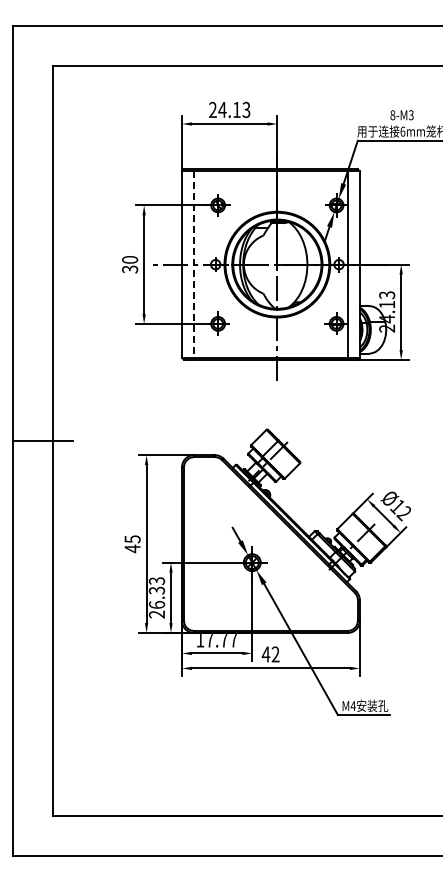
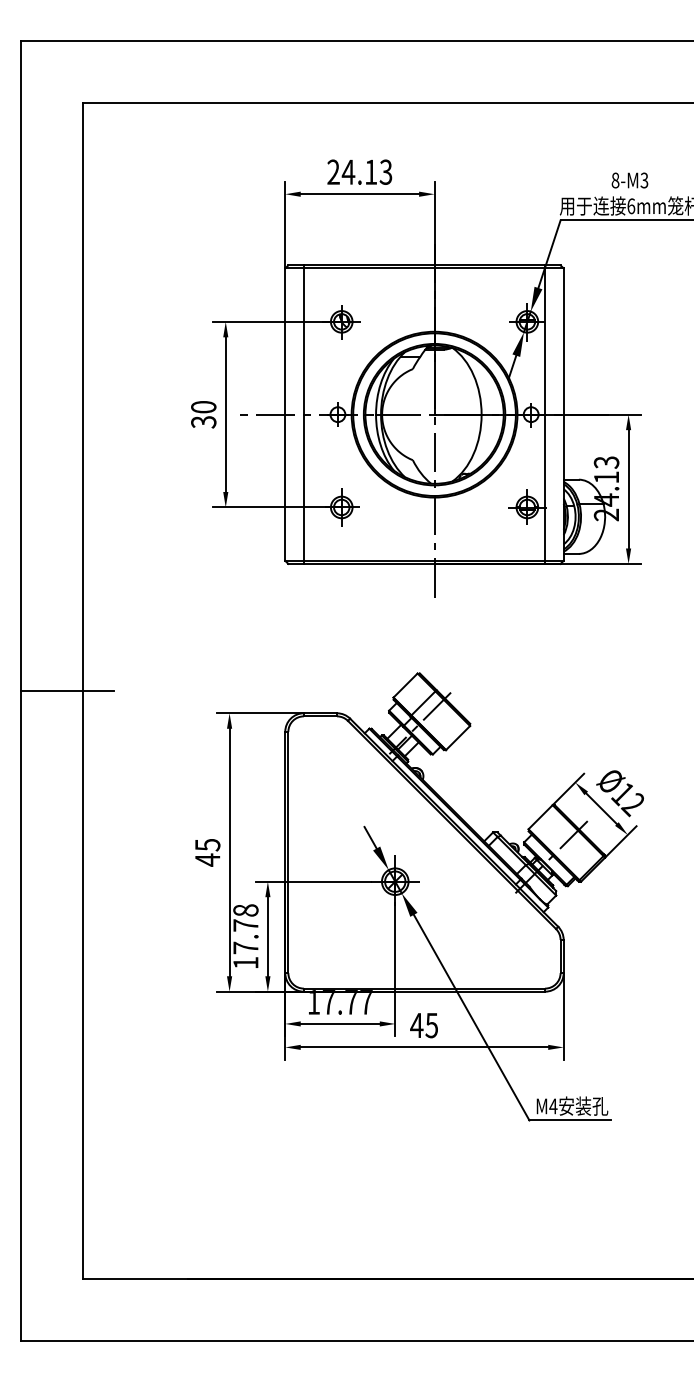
line: (193, 265) -> (303, 415), dashed -> solid
text: (156, 597) -> (245, 936), 26.33 -> 17.78
text: (275, 654) -> (431, 1025), 42 -> 45

